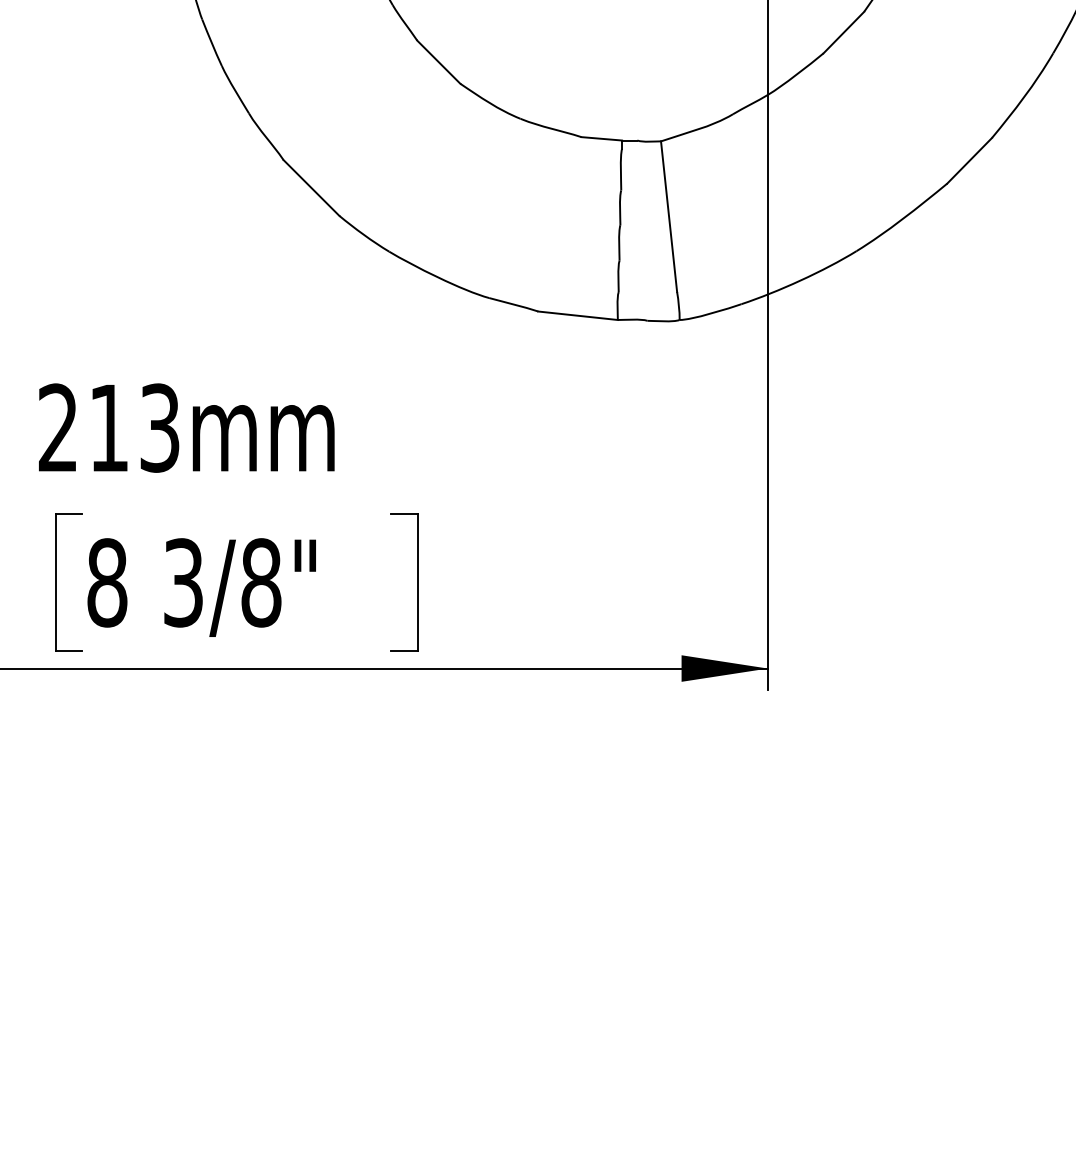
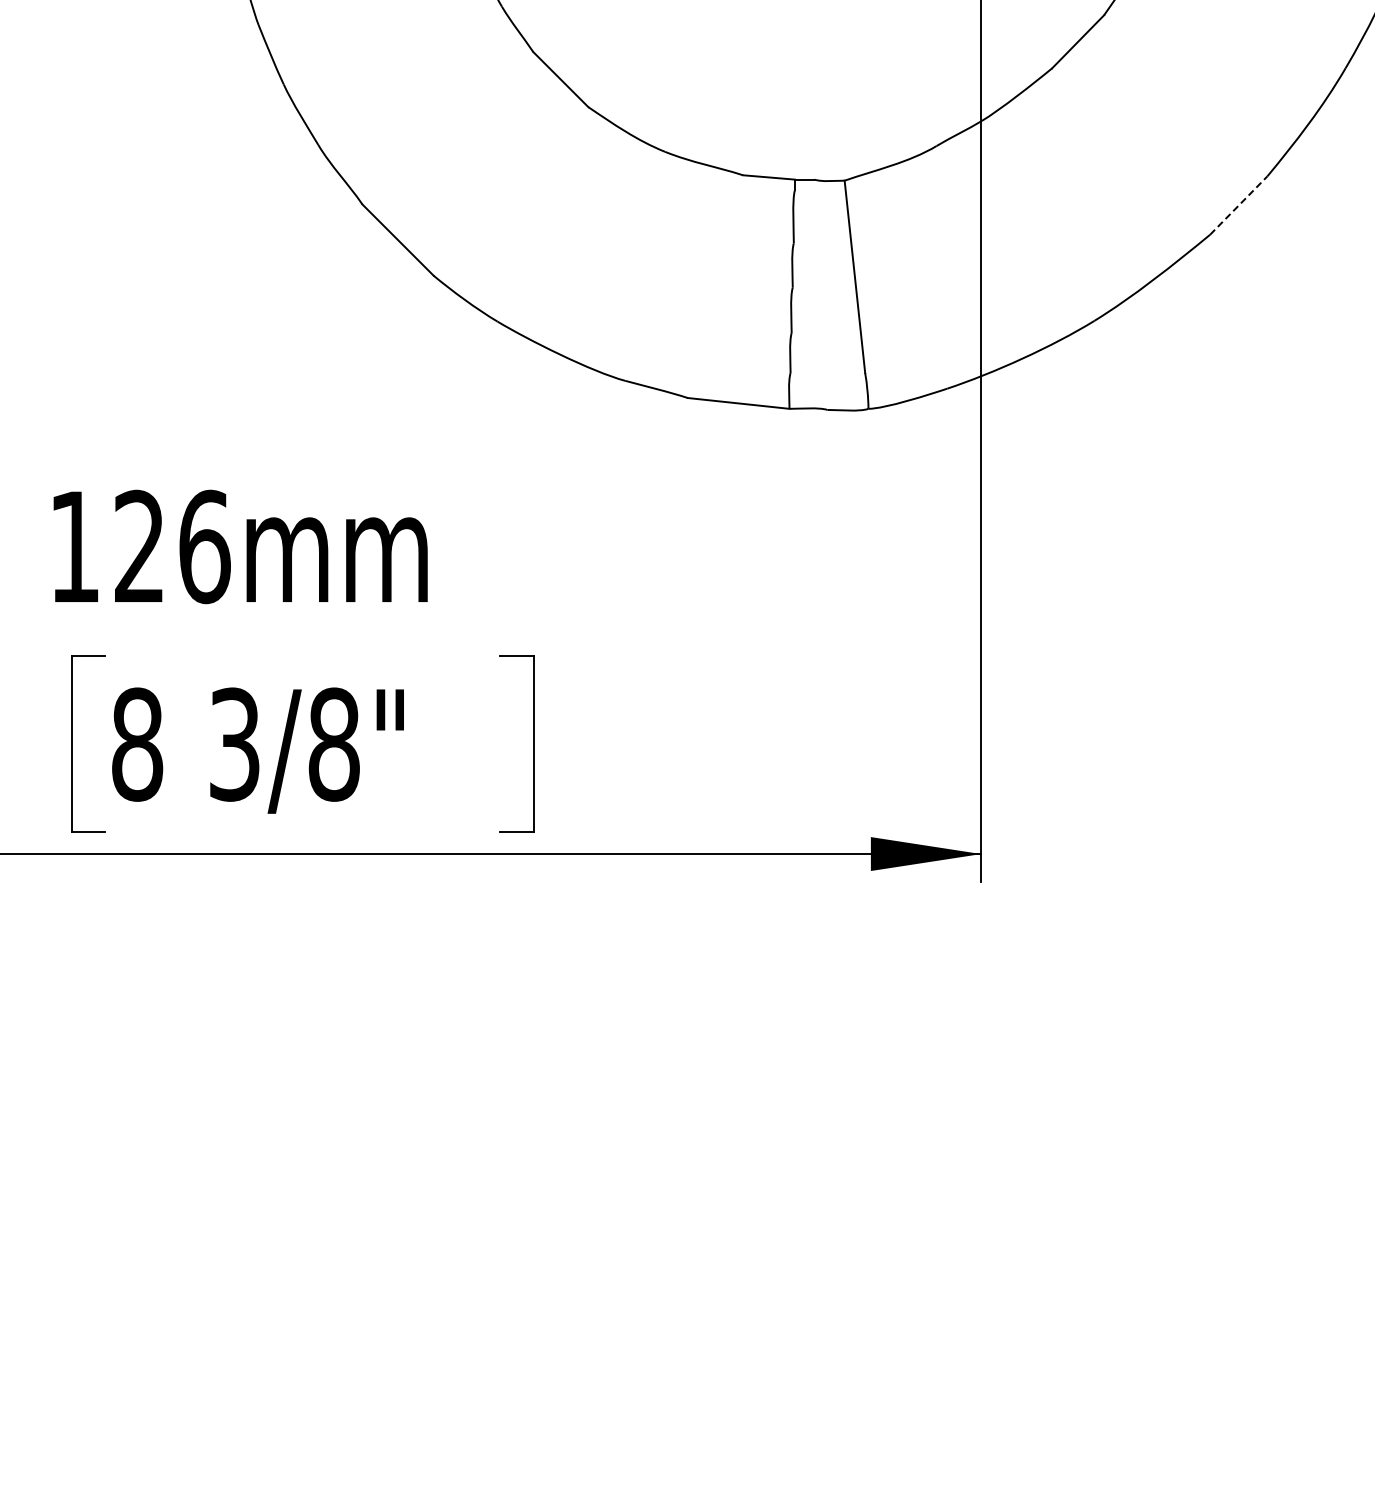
line: (969, 160) -> (1238, 205), solid -> dashed
text: (109, 427) -> (140, 546), 213mm -> 126mm

